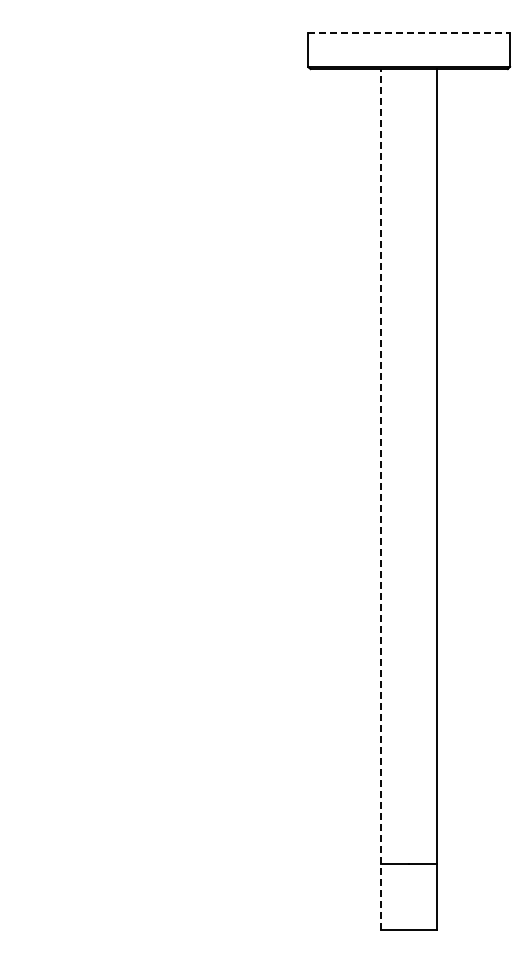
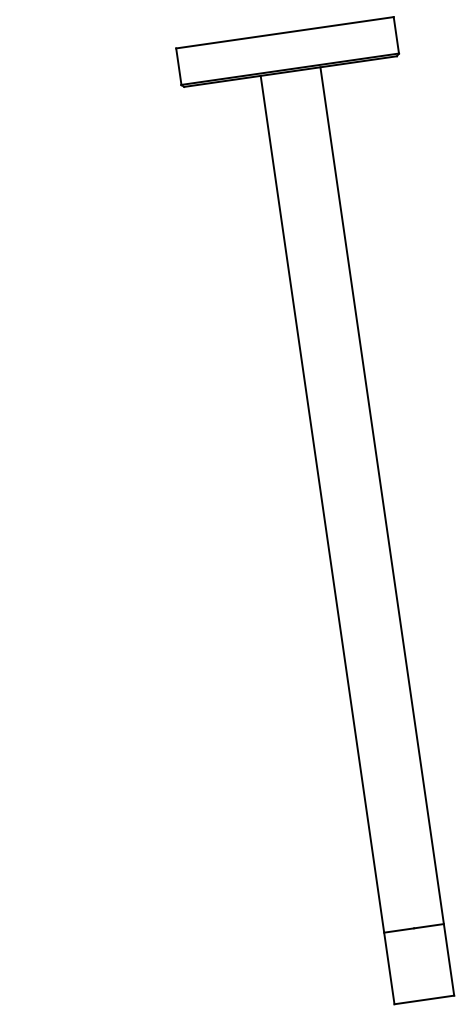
line: (409, 33) -> (285, 33), dashed -> solid
line: (381, 499) -> (327, 539), dashed -> solid

